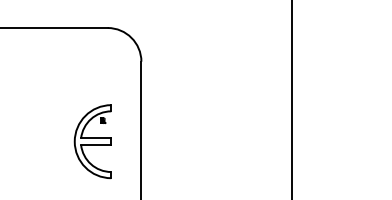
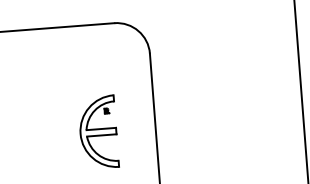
part: (92, 141) -> (97, 132), moved

